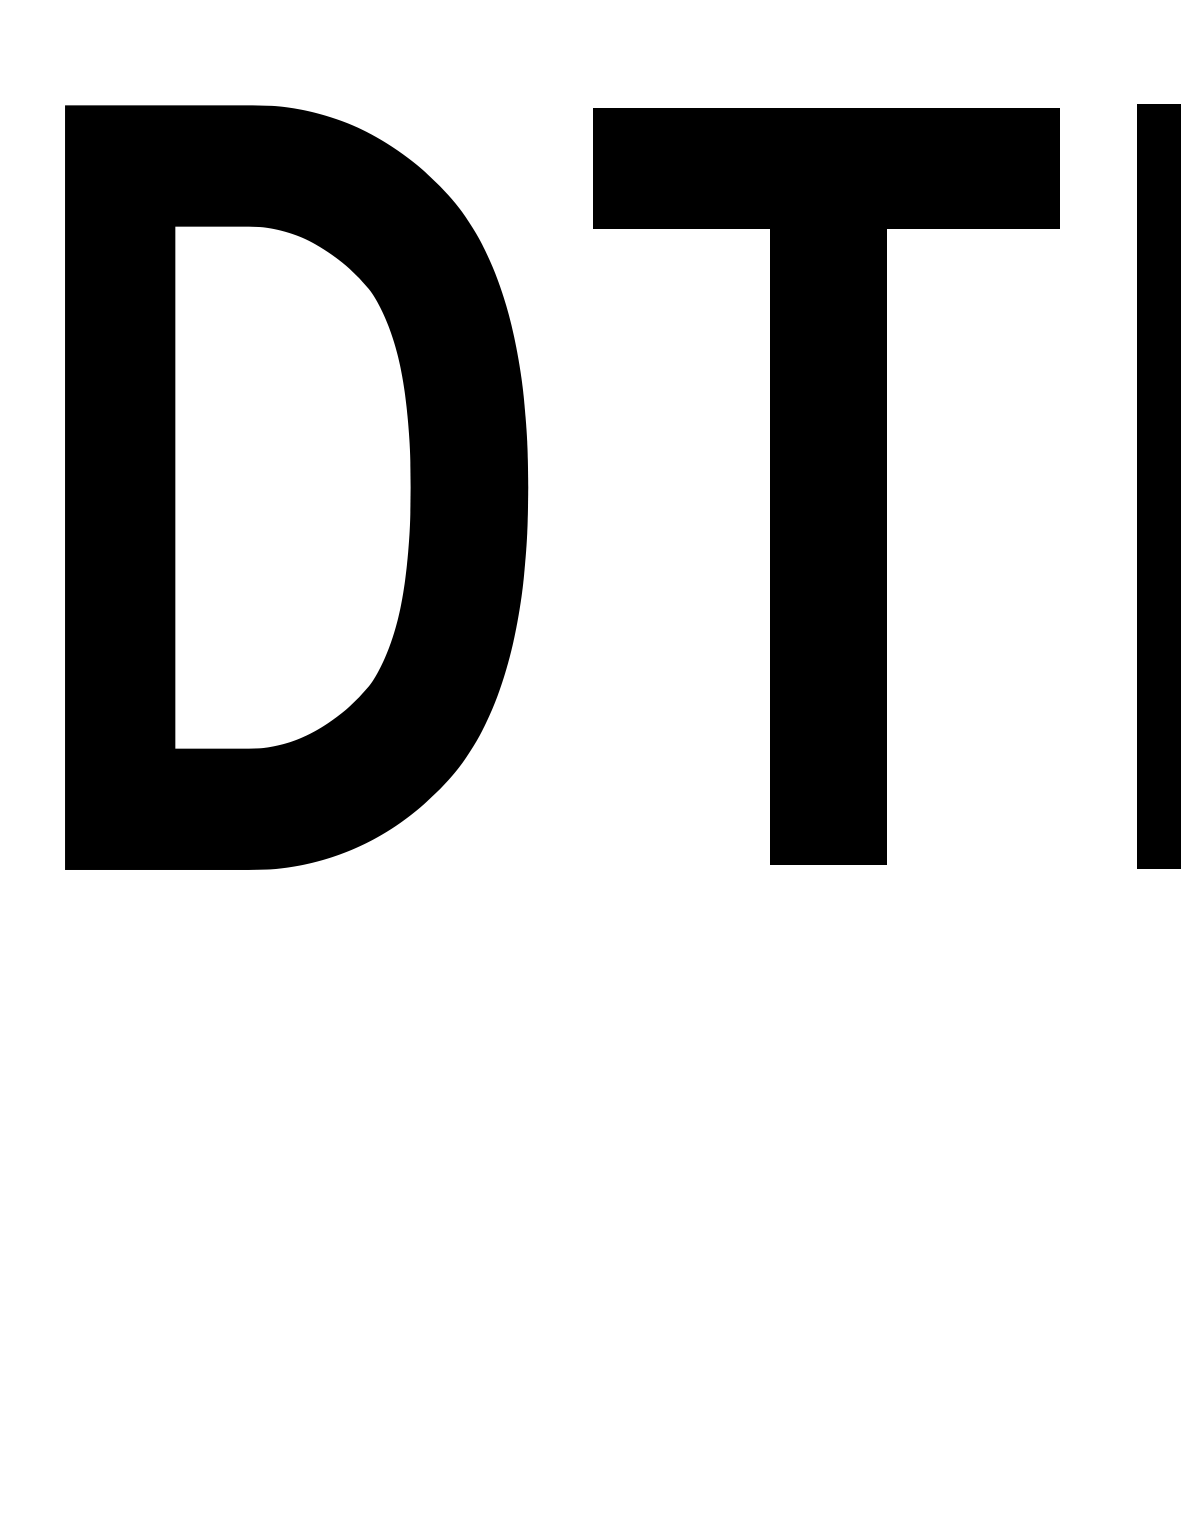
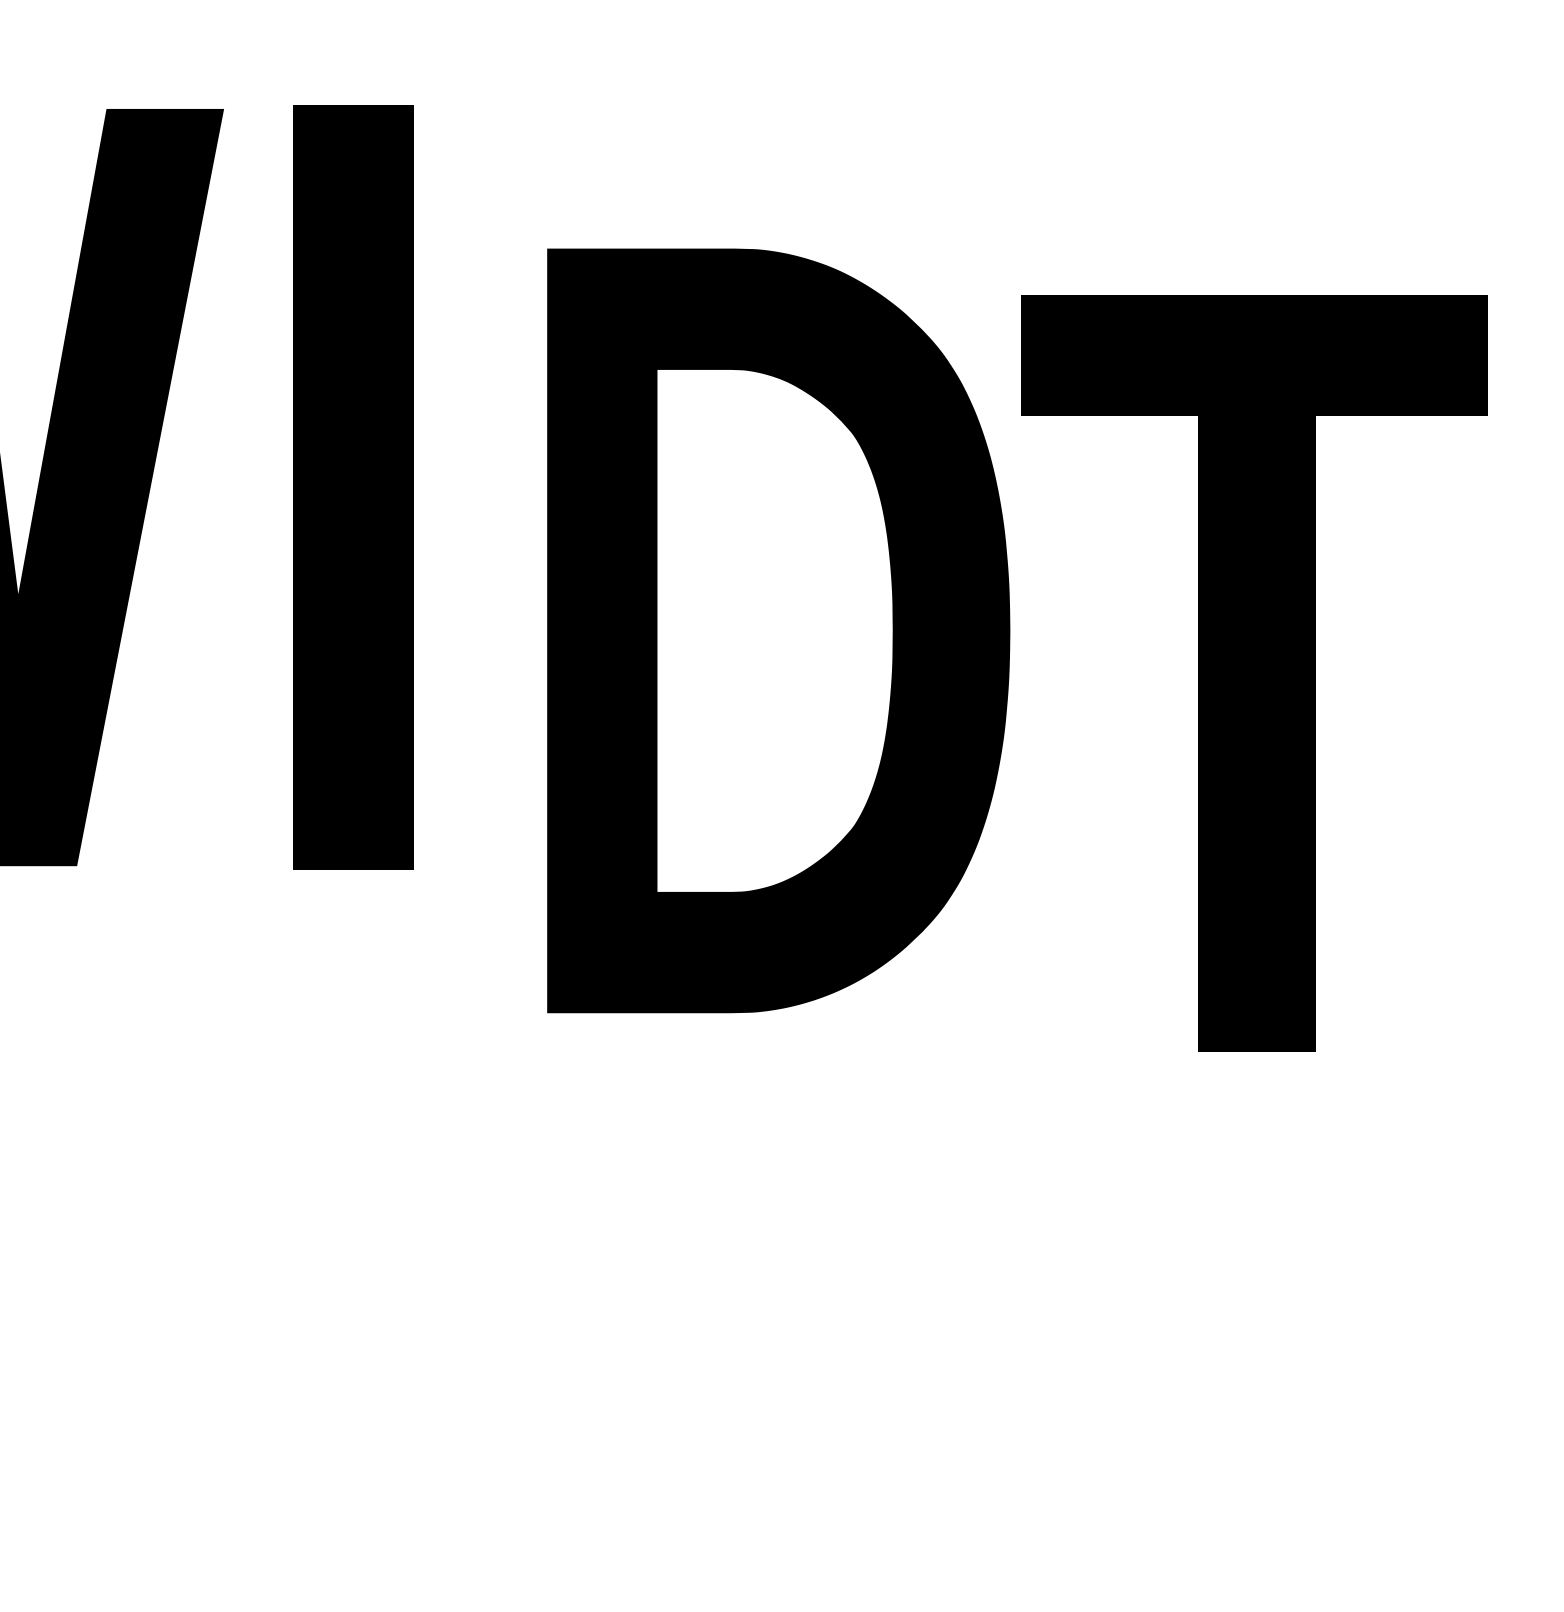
part: (826, 486) -> (1254, 673), moved
part: (296, 487) -> (778, 630), moved

